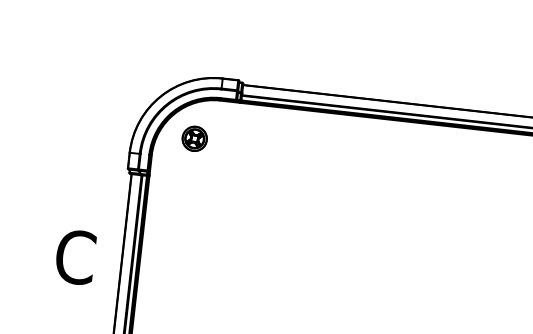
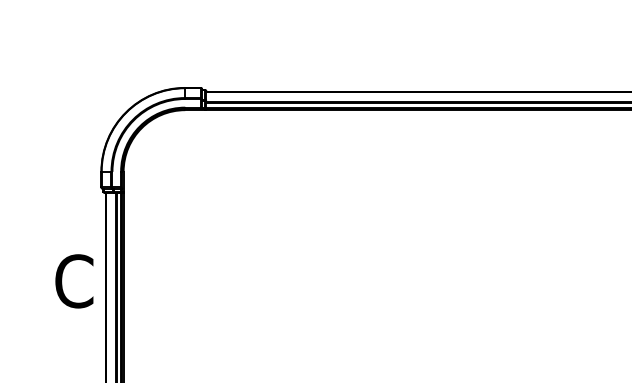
part: (194, 138) -> (164, 150), removed
text: (75, 257) -> (74, 281), moved

